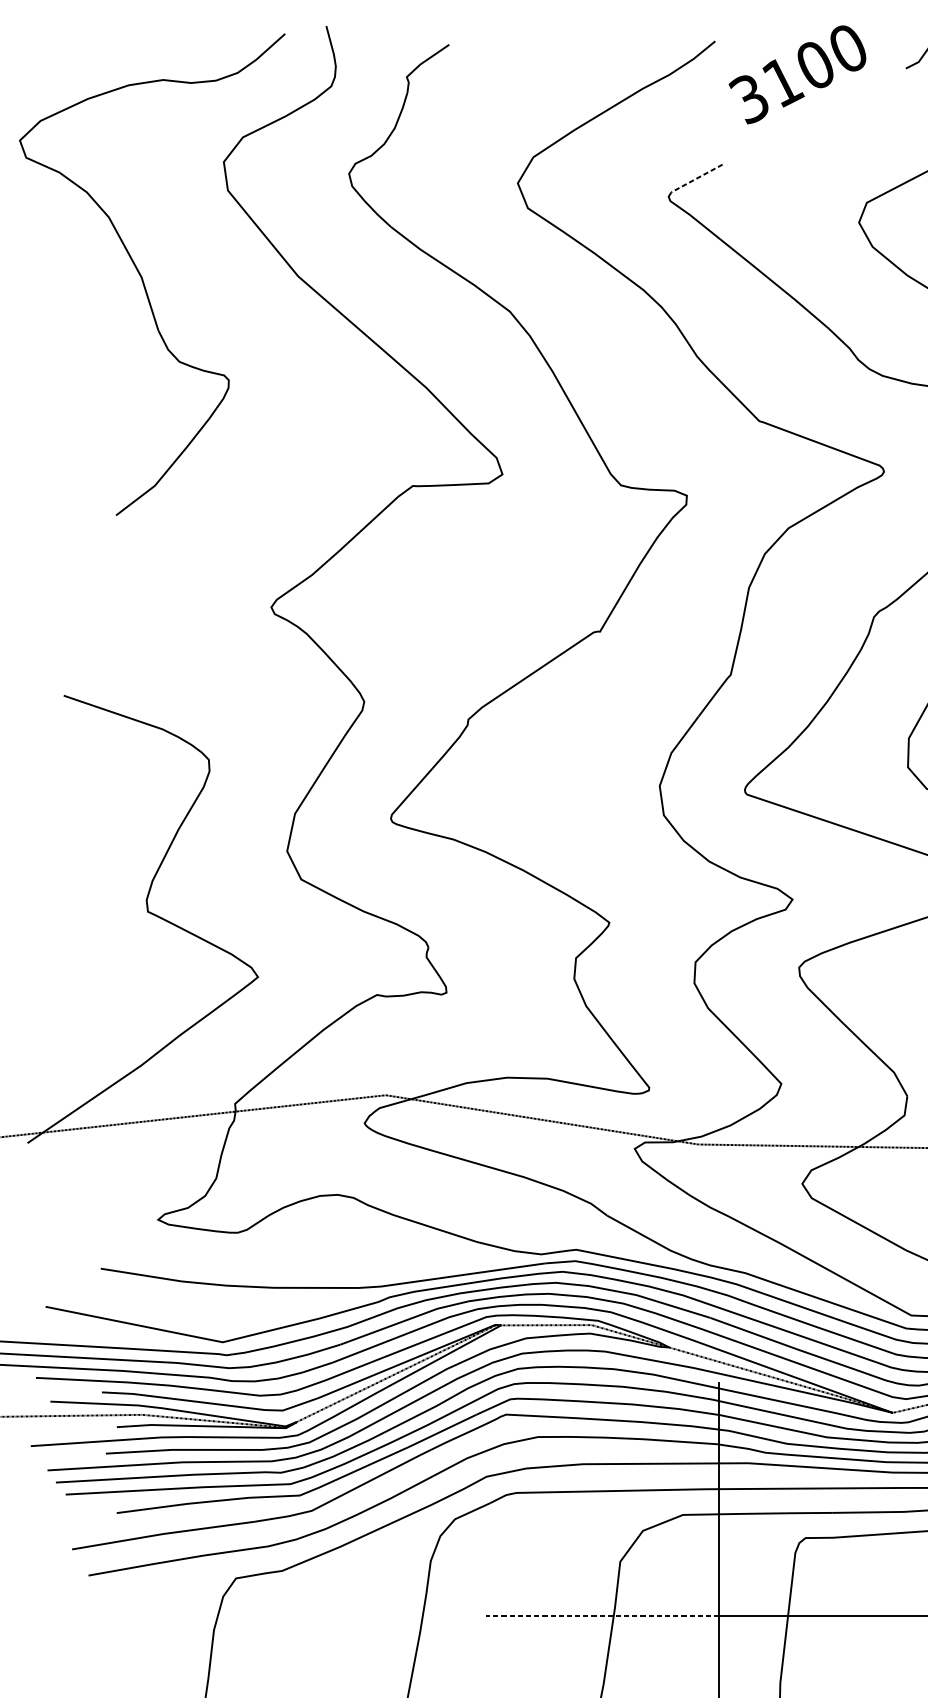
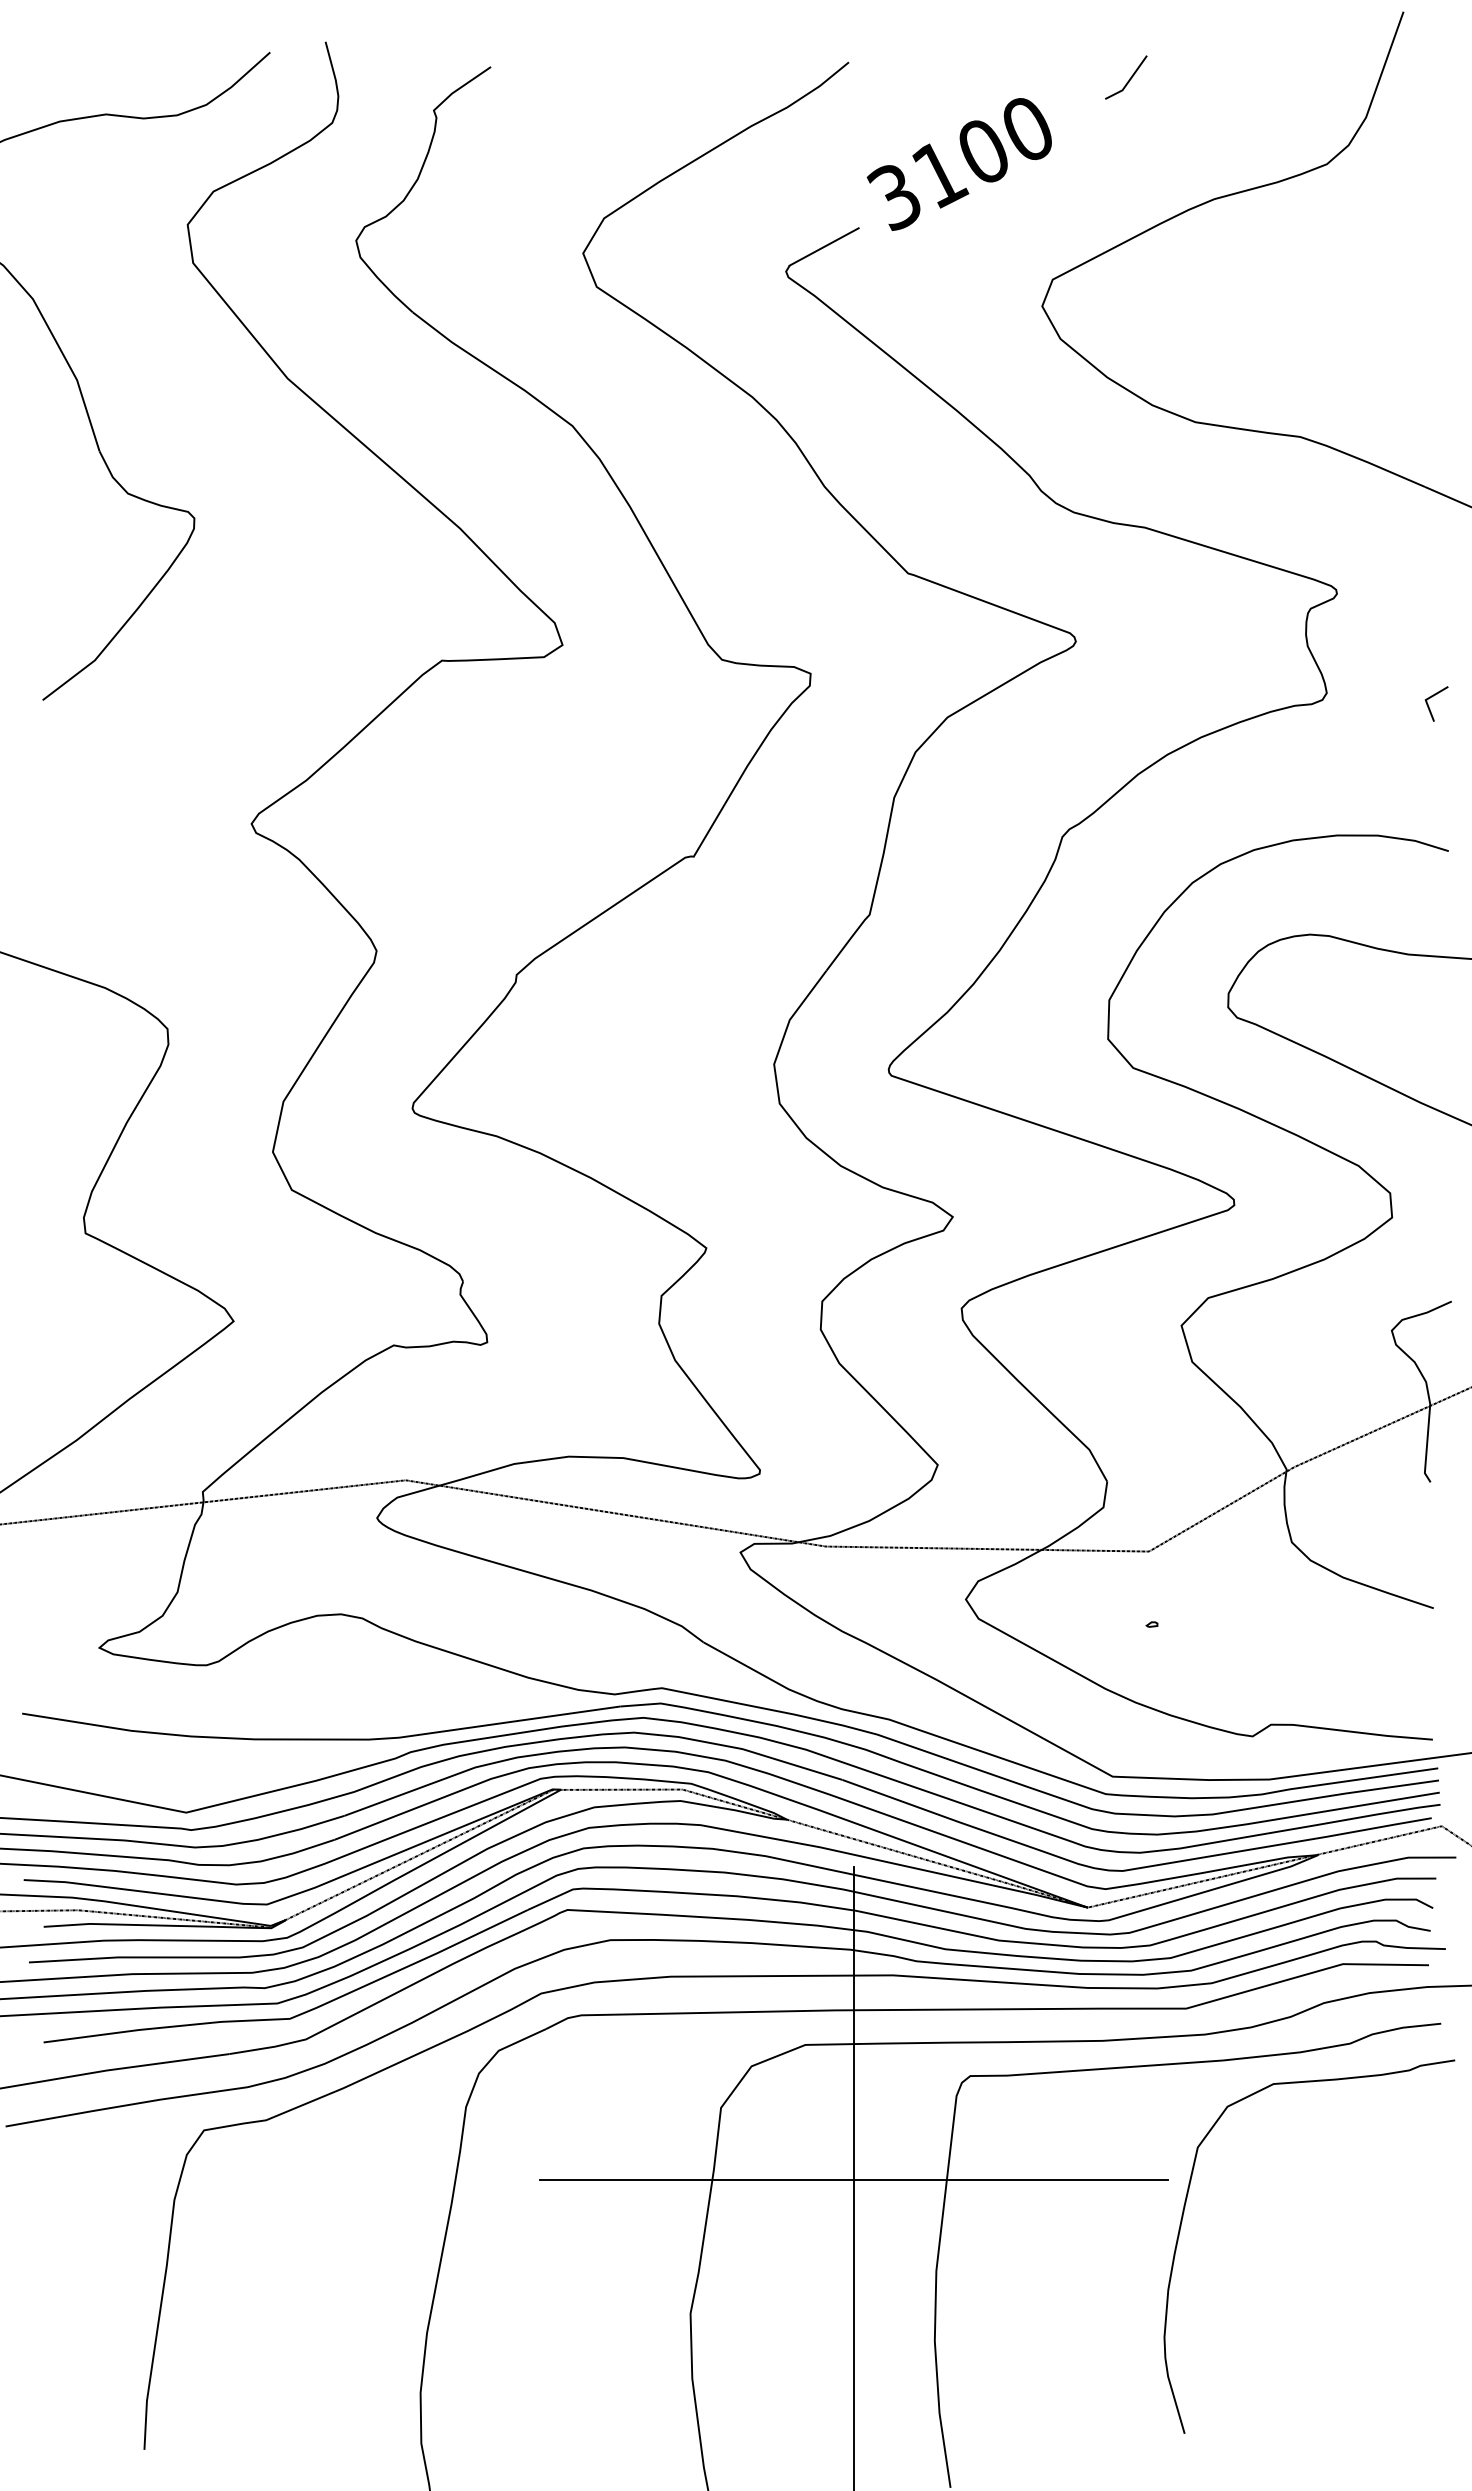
text: (796, 74) -> (958, 164), moved
line: (696, 178) -> (823, 247), dashed -> solid
line: (602, 1615) -> (696, 2180), dashed -> solid

